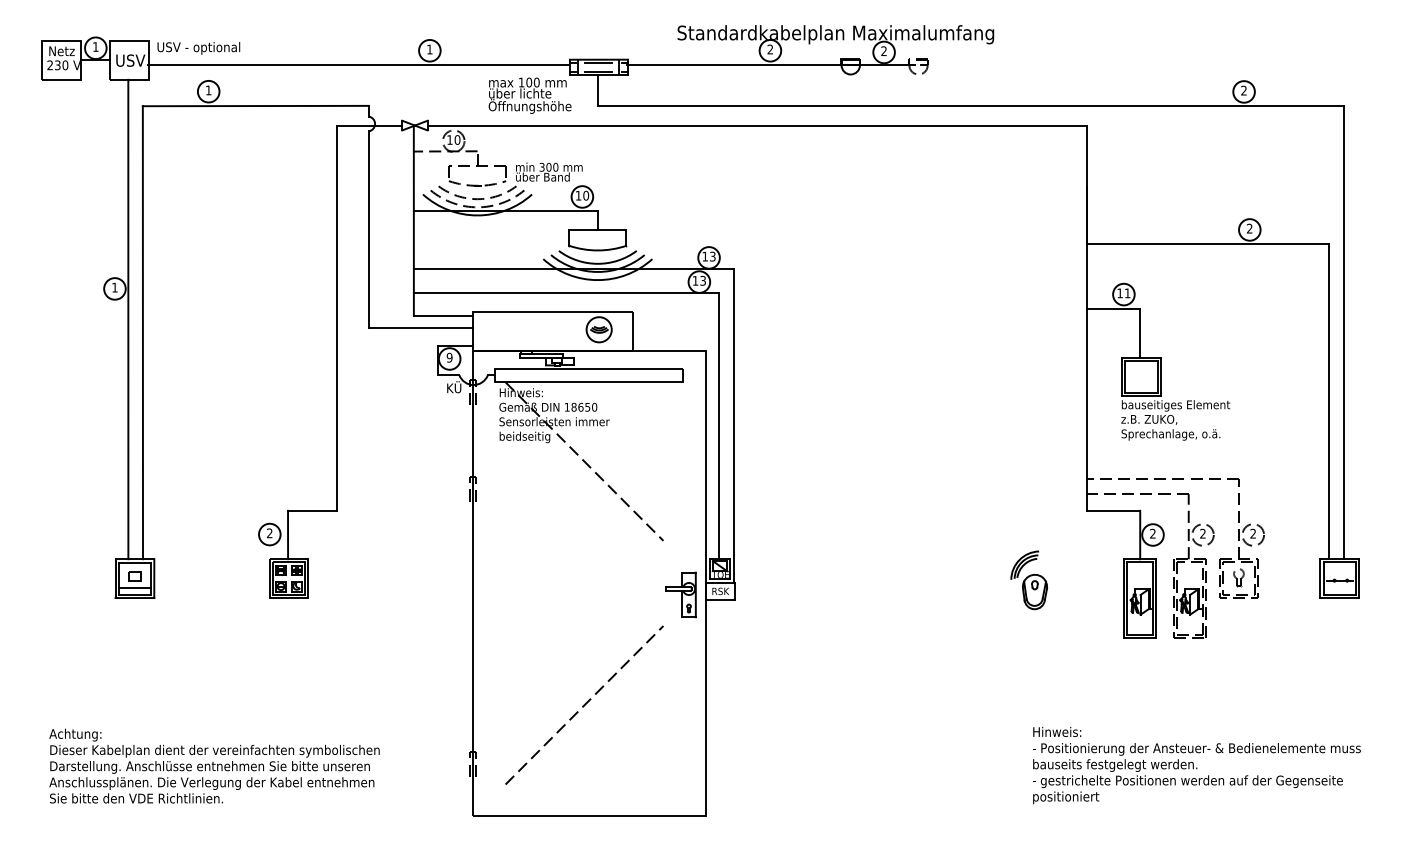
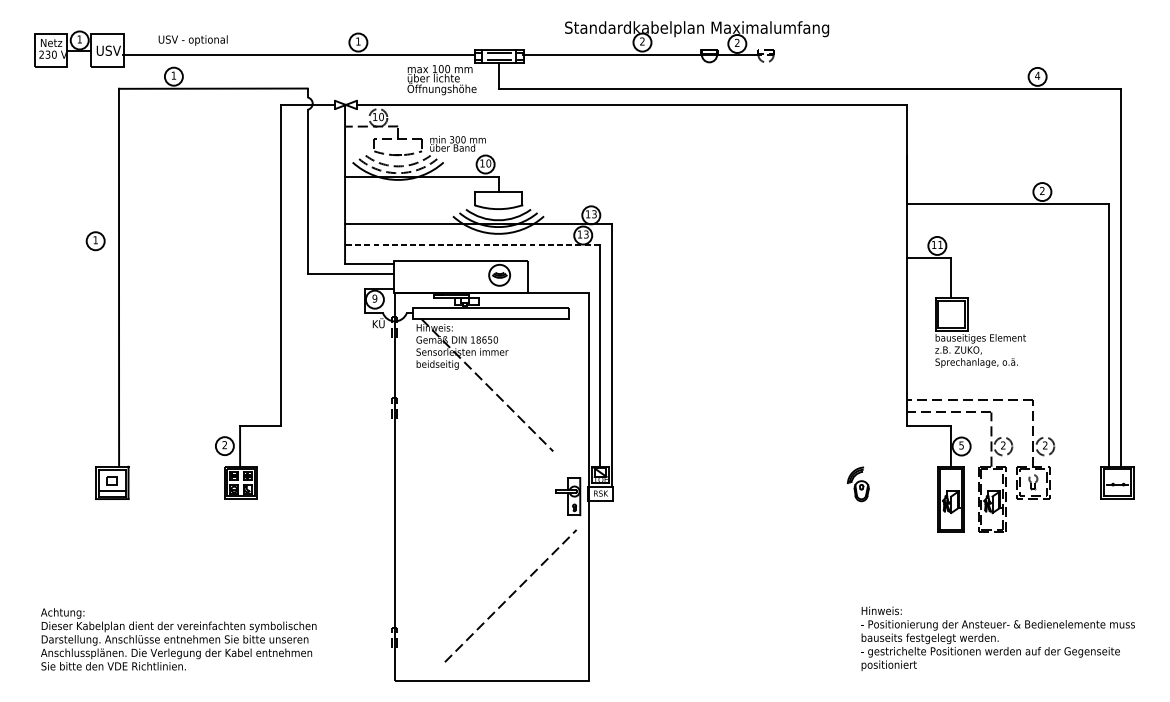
text: (198, 48) -> (192, 40), moved
text: (1243, 90) -> (1037, 75), 2 -> 4
line: (566, 292) -> (472, 244), solid -> dashed
line: (128, 319) -> (107, 266), removed
text: (1152, 533) -> (961, 445), 2 -> 5
part: (1028, 580) -> (857, 484), size x0.7
line: (584, 704) -> (510, 595), moved

